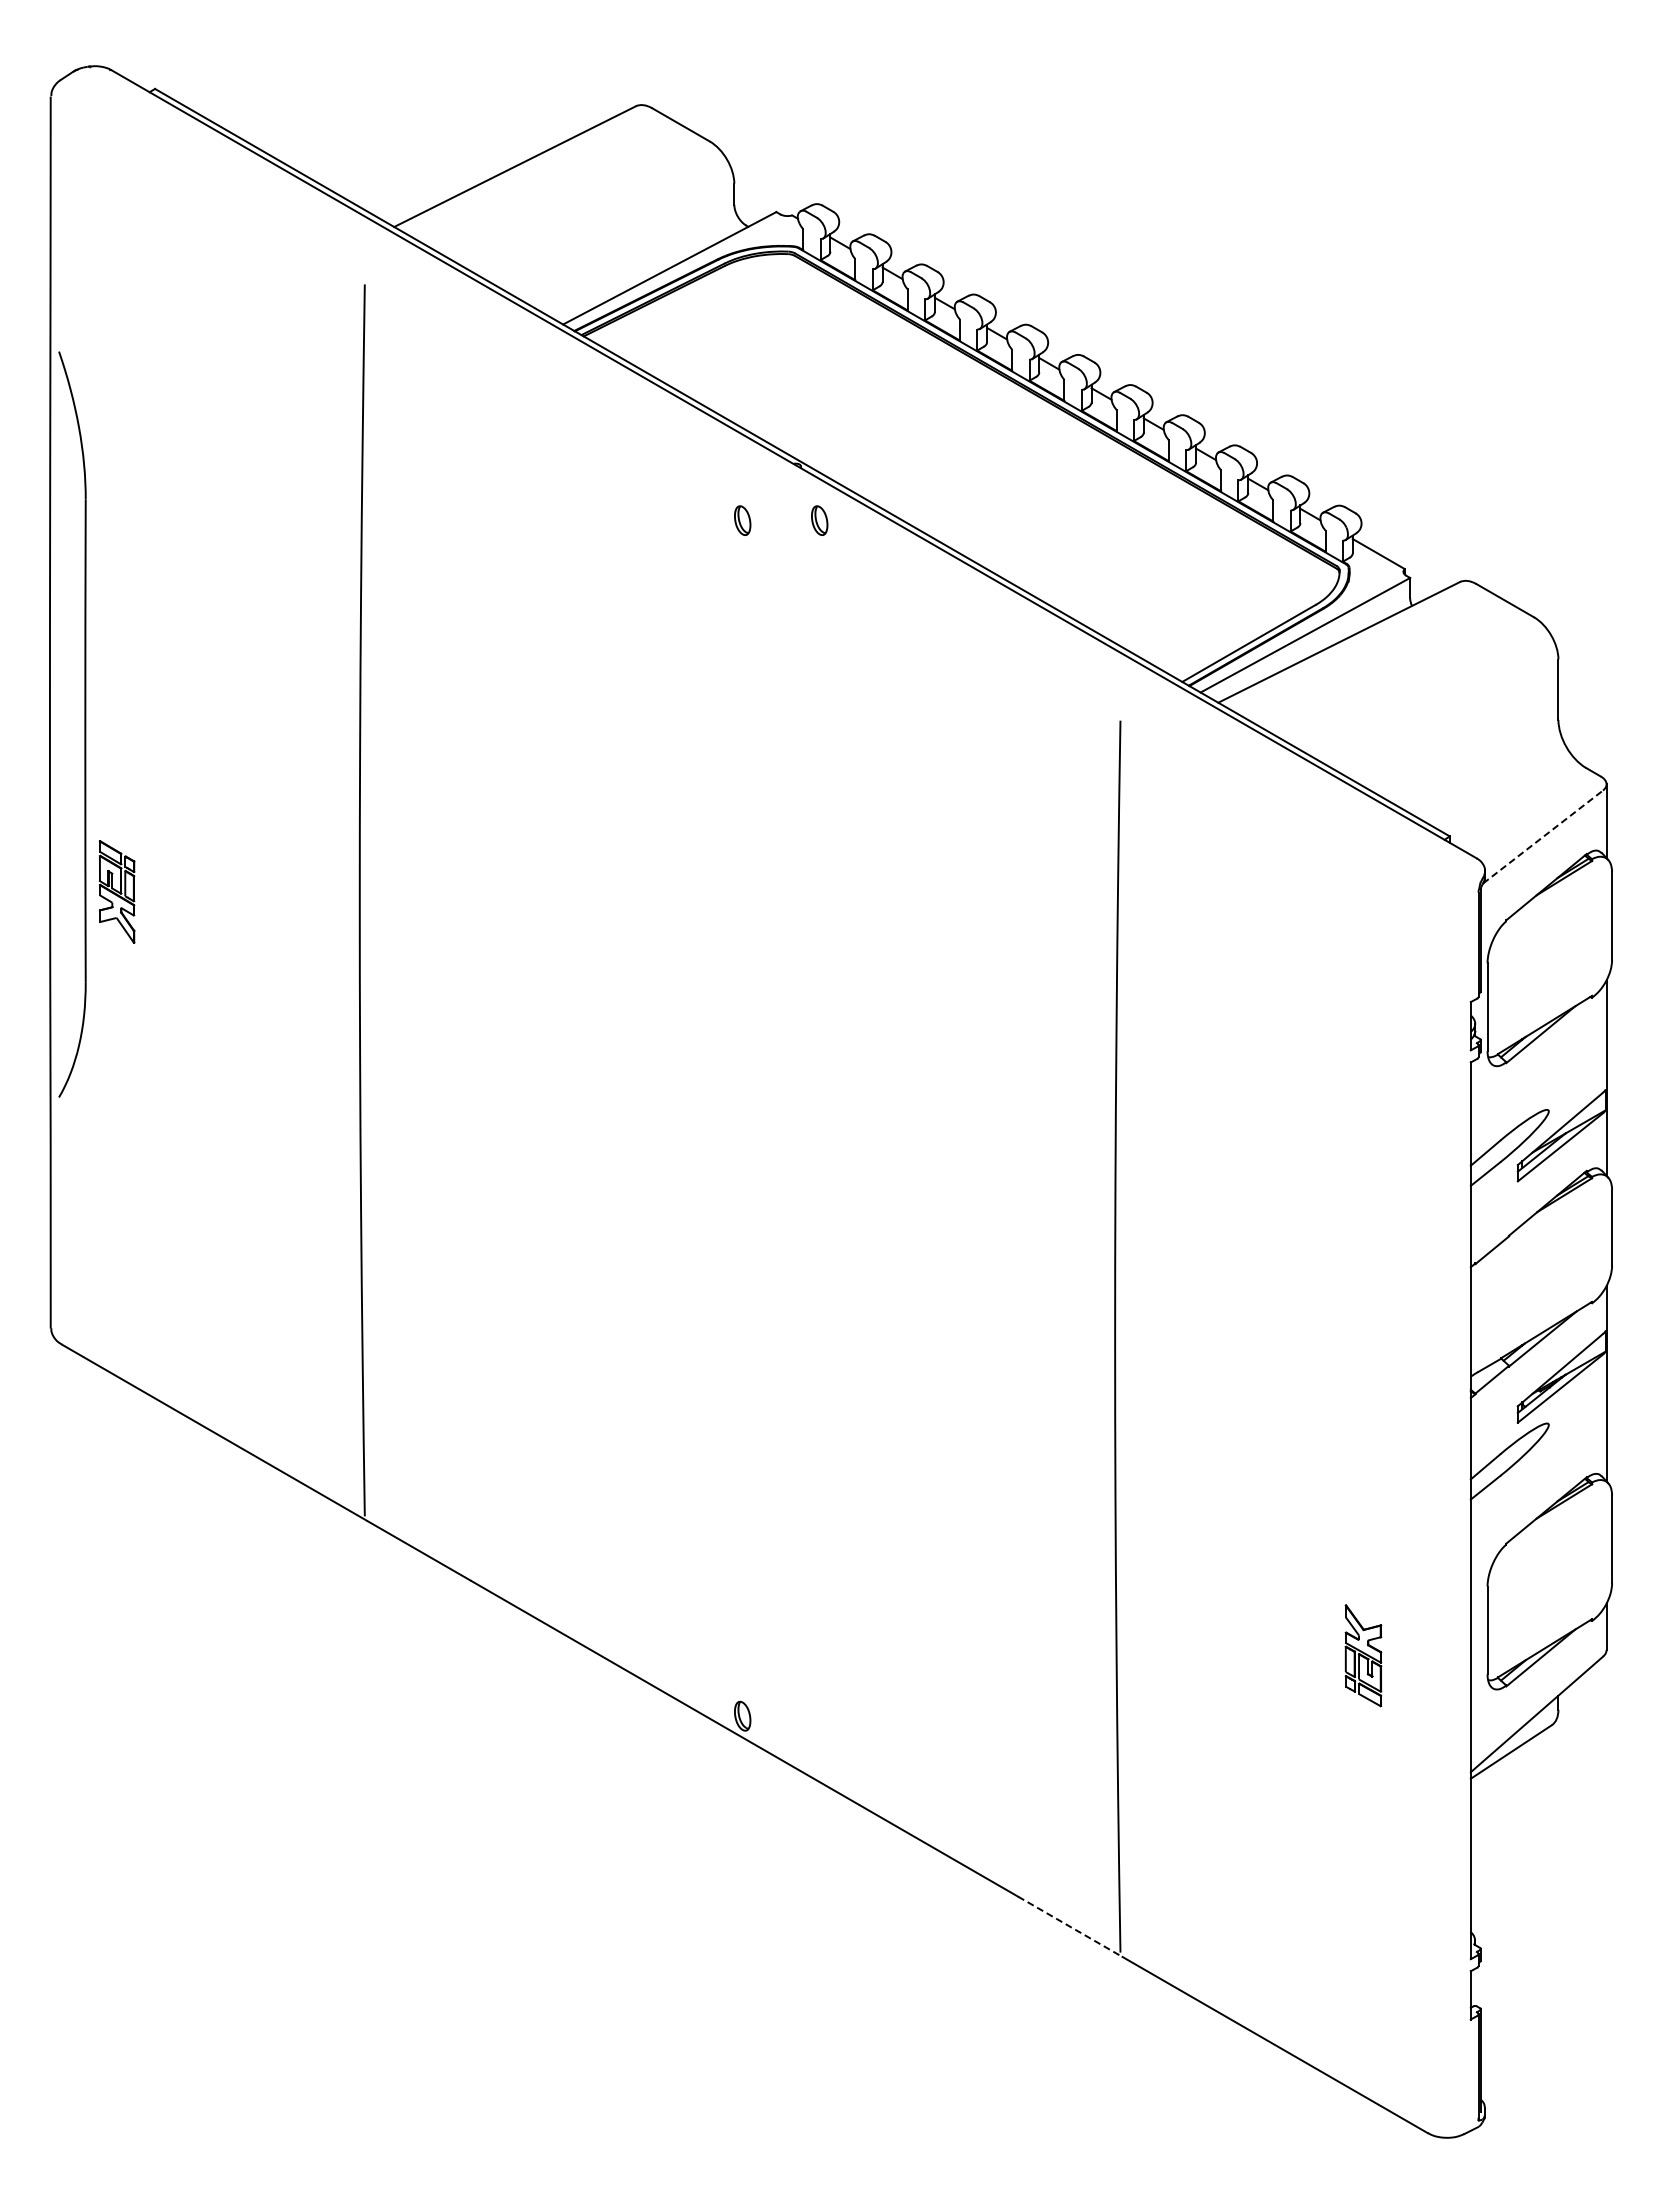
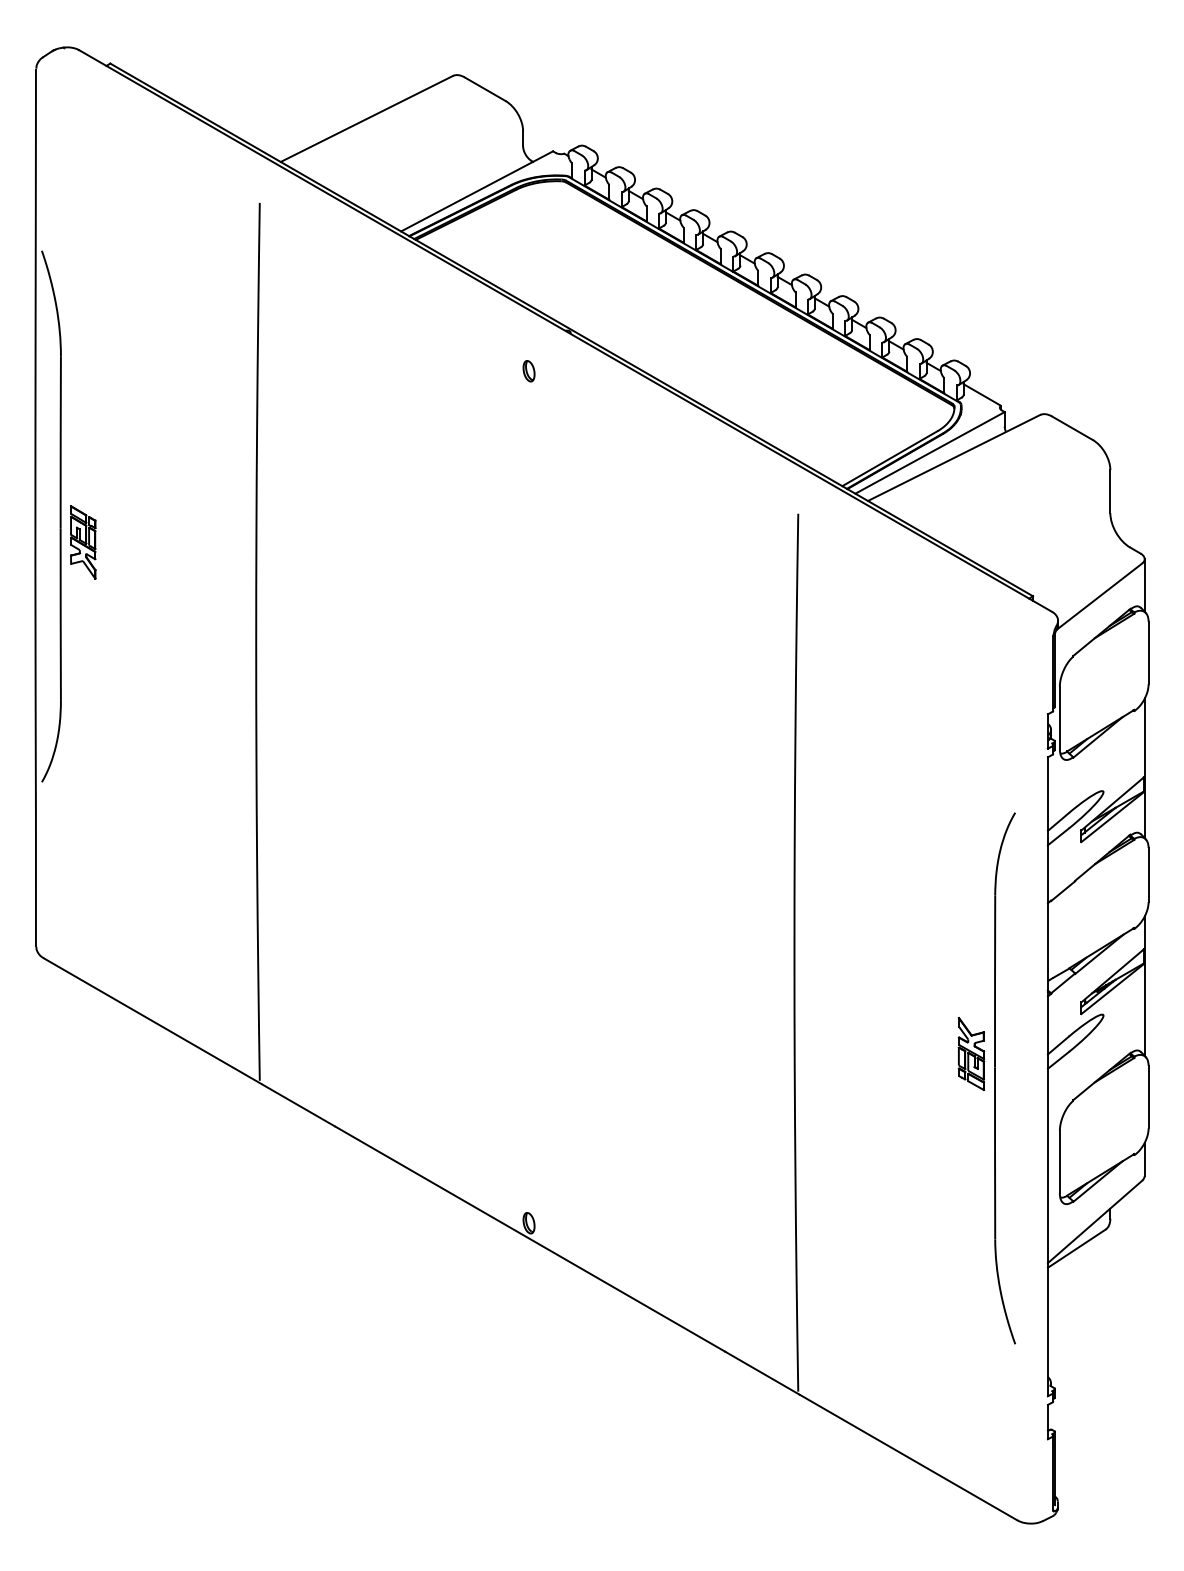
part: (819, 520) -> (583, 371), removed
line: (1543, 837) -> (1099, 597), dashed -> solid
part: (116, 891) -> (82, 542), moved
part: (1397, 1513) -> (995, 1078), added
part: (1363, 1655) -> (971, 1053), moved
line: (1070, 1927) -> (762, 1373), dashed -> solid

